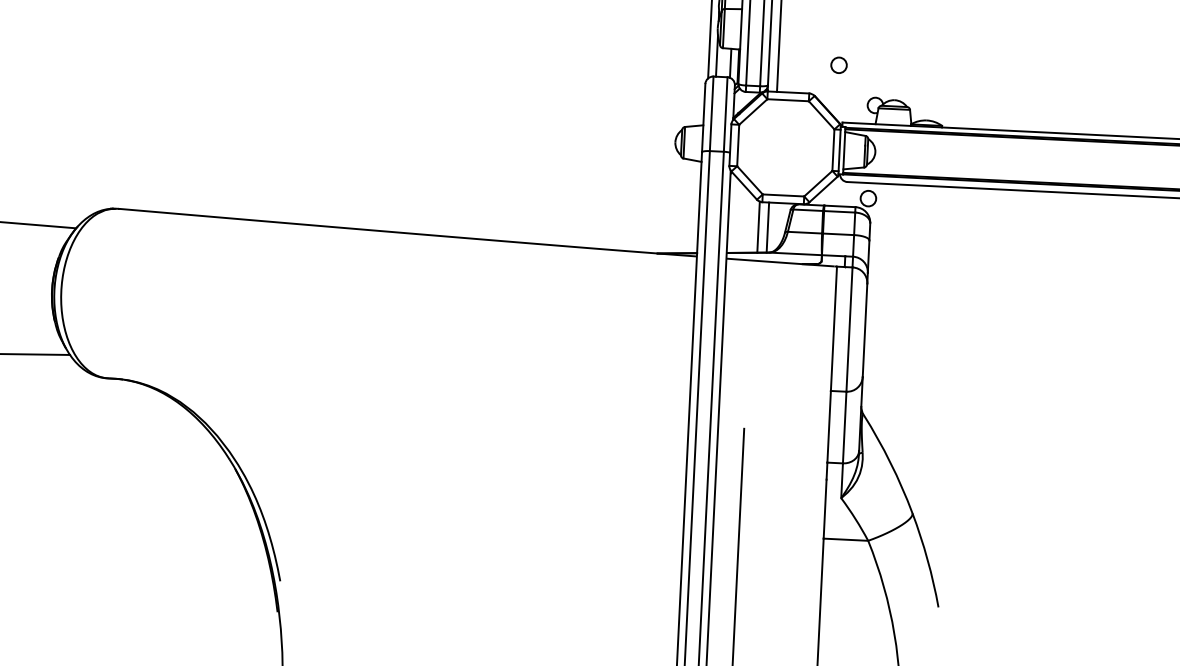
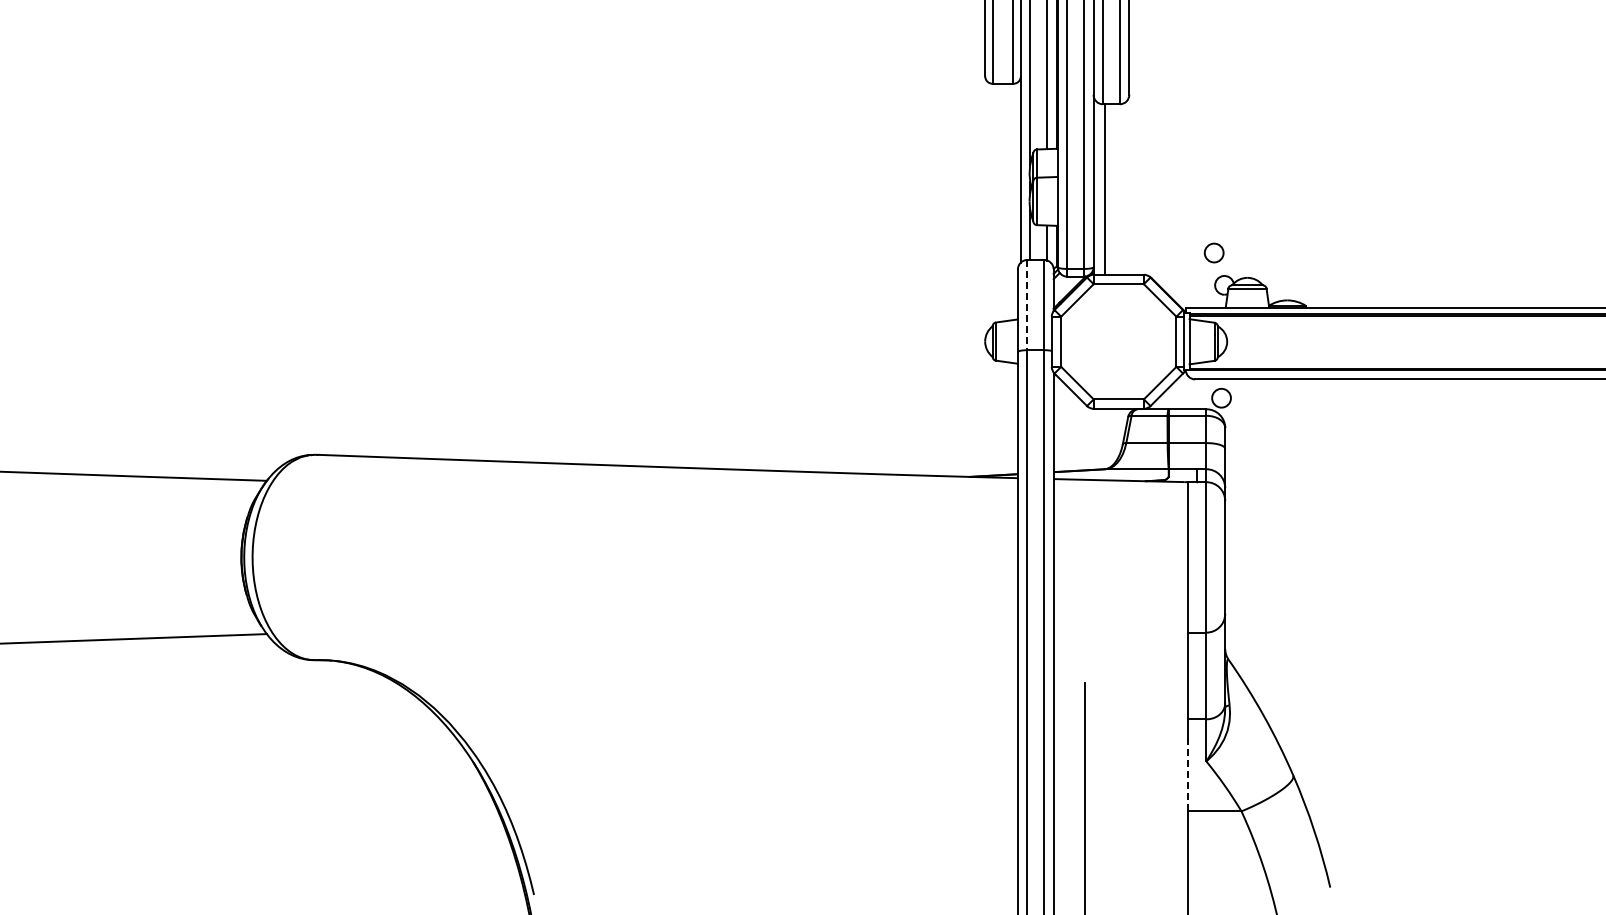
circle: (838, 64) -> (1213, 252), moved
line: (711, 114) -> (1027, 305), solid -> dashed
line: (758, 227) -> (1090, 439), removed
line: (767, 227) -> (1101, 438), removed
line: (825, 509) -> (1187, 775), solid -> dashed

